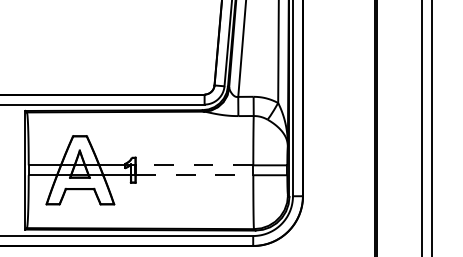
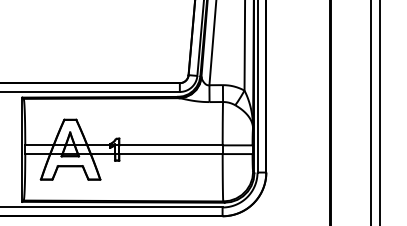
line: (194, 165) -> (170, 145), dashed -> solid
line: (194, 175) -> (170, 154), dashed -> solid

